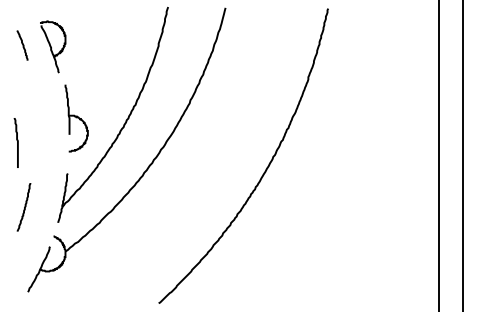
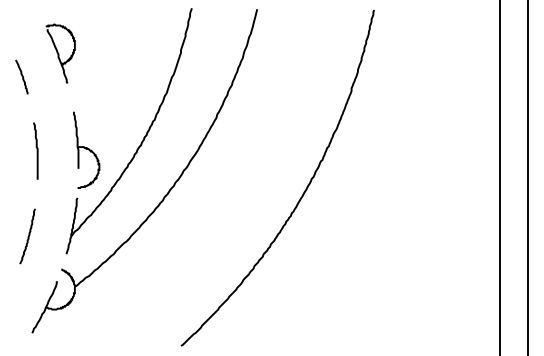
line: (22, 44) -> (21, 76), moved
part: (76, 117) -> (86, 149), moved
curve: (16, 142) -> (36, 150), moved

